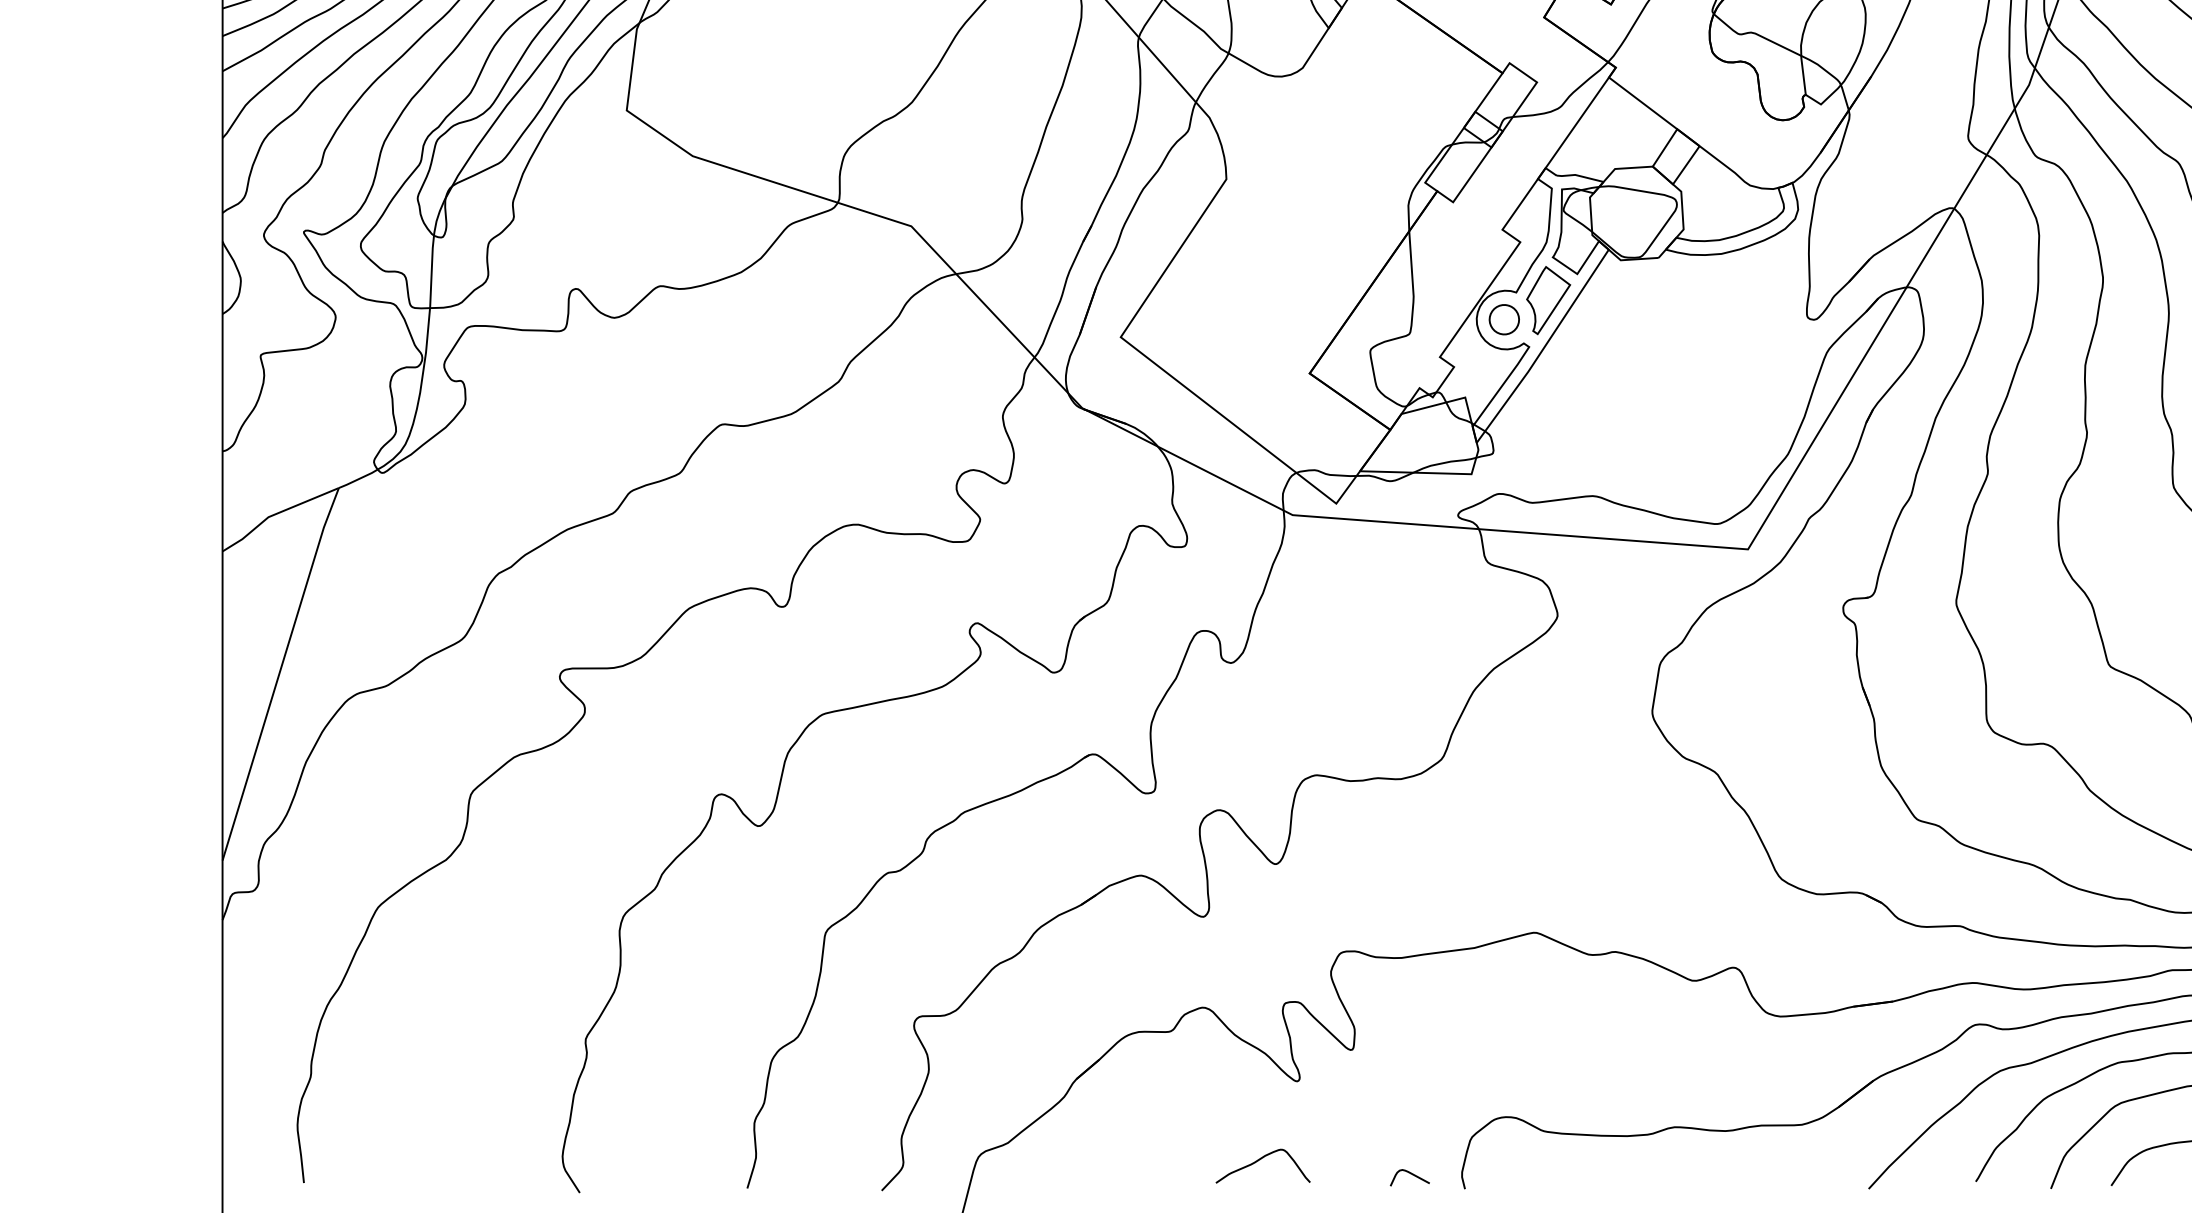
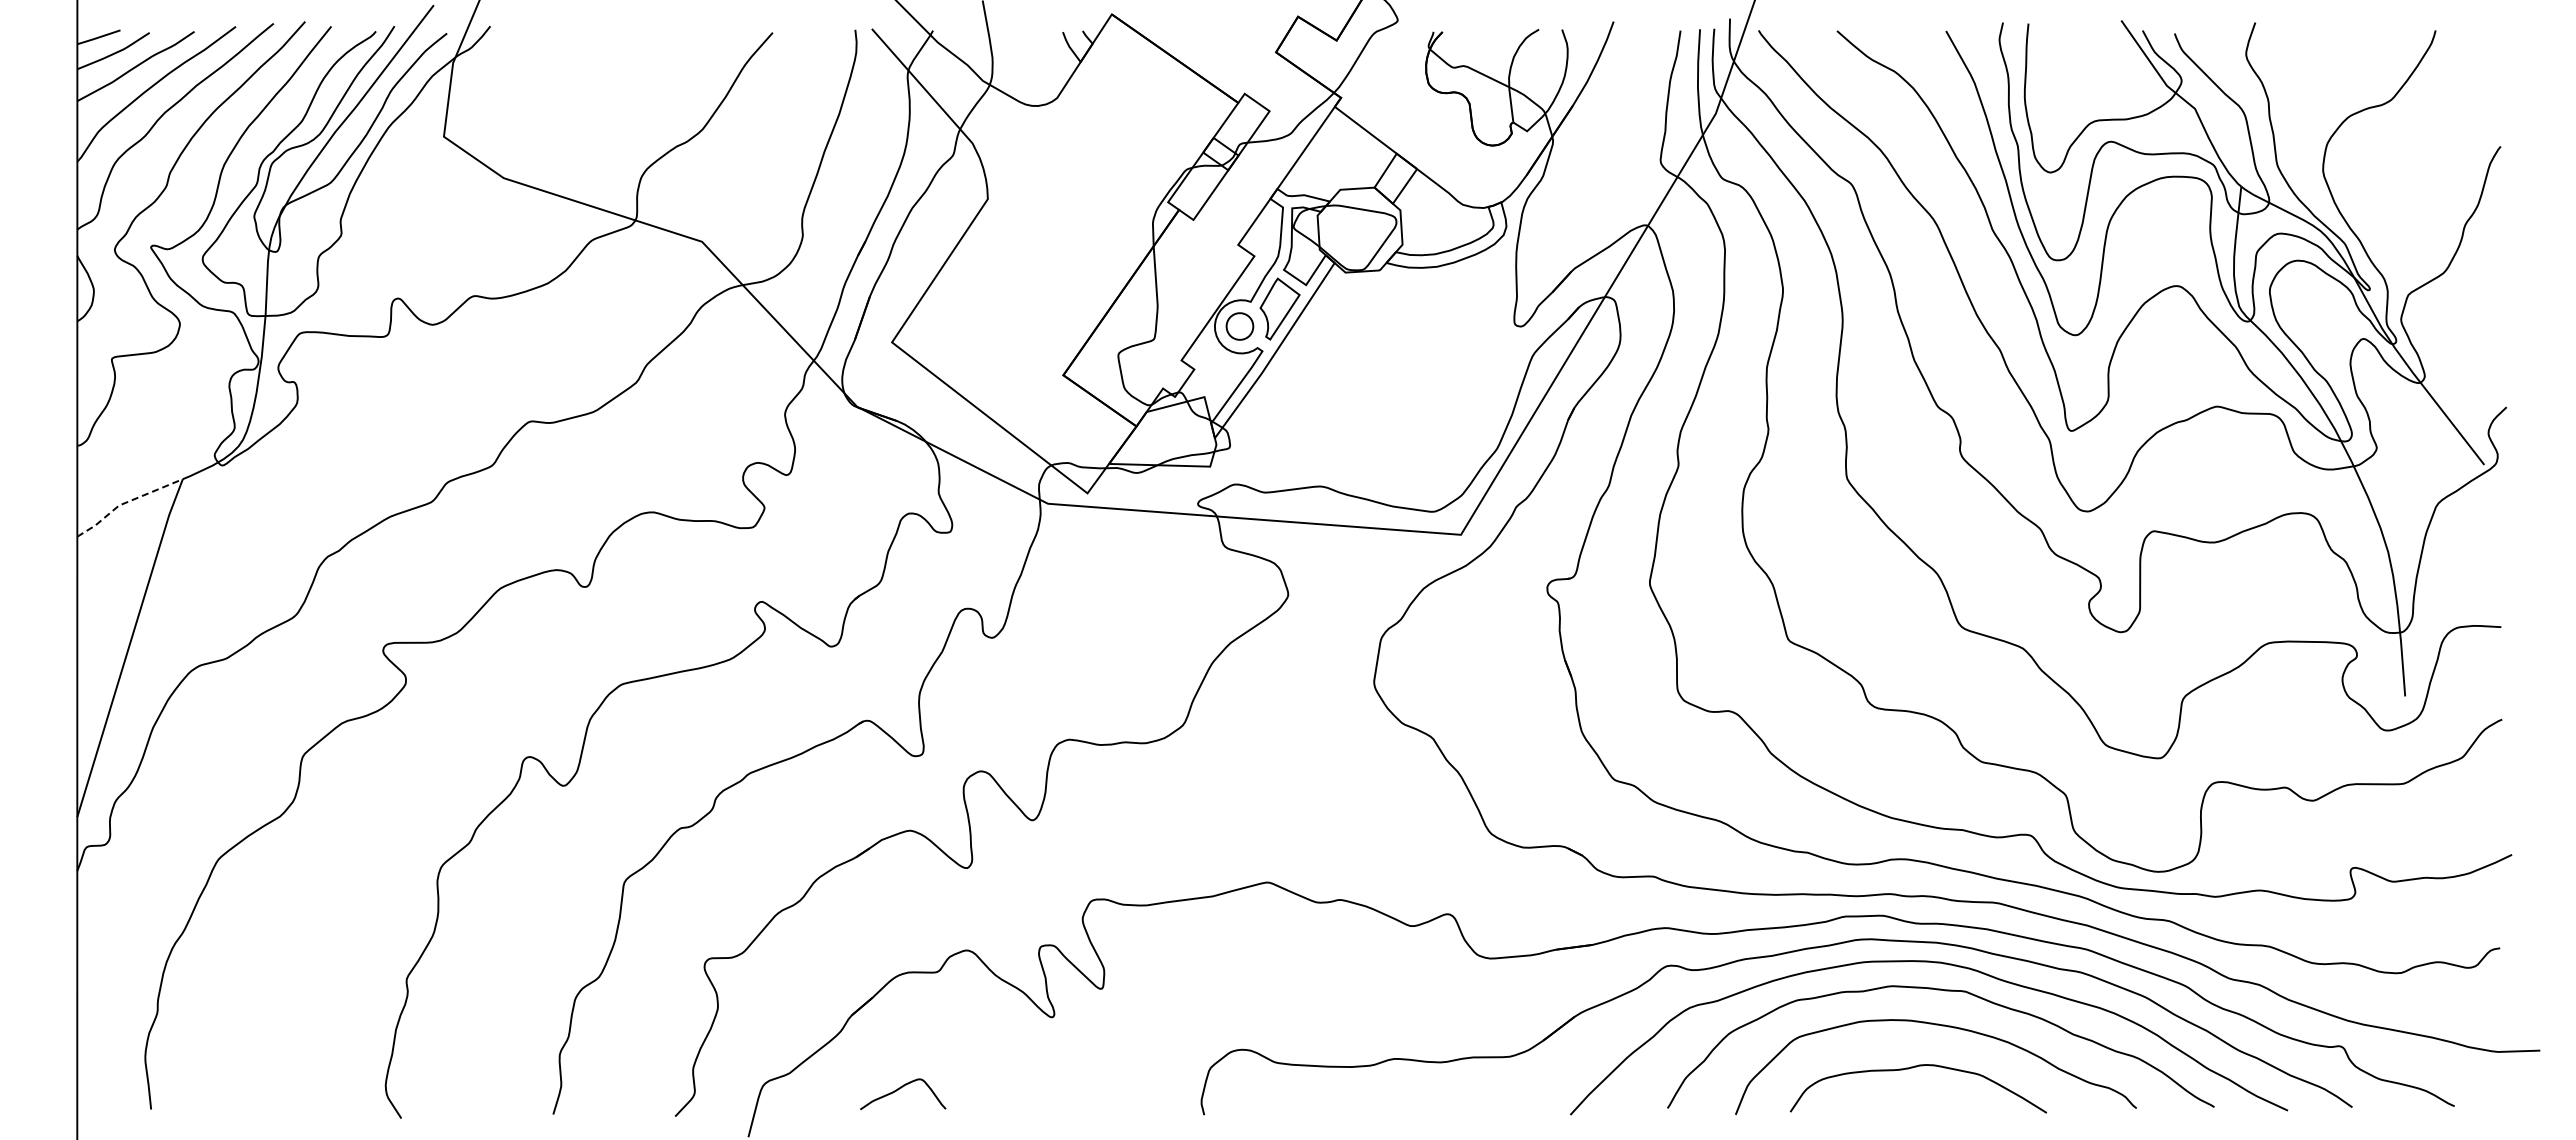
line: (276, 513) -> (126, 502), solid -> dashed
curve: (1261, 1159) -> (901, 1088), moved
curve: (1412, 1175) -> (1156, 1102), removed

